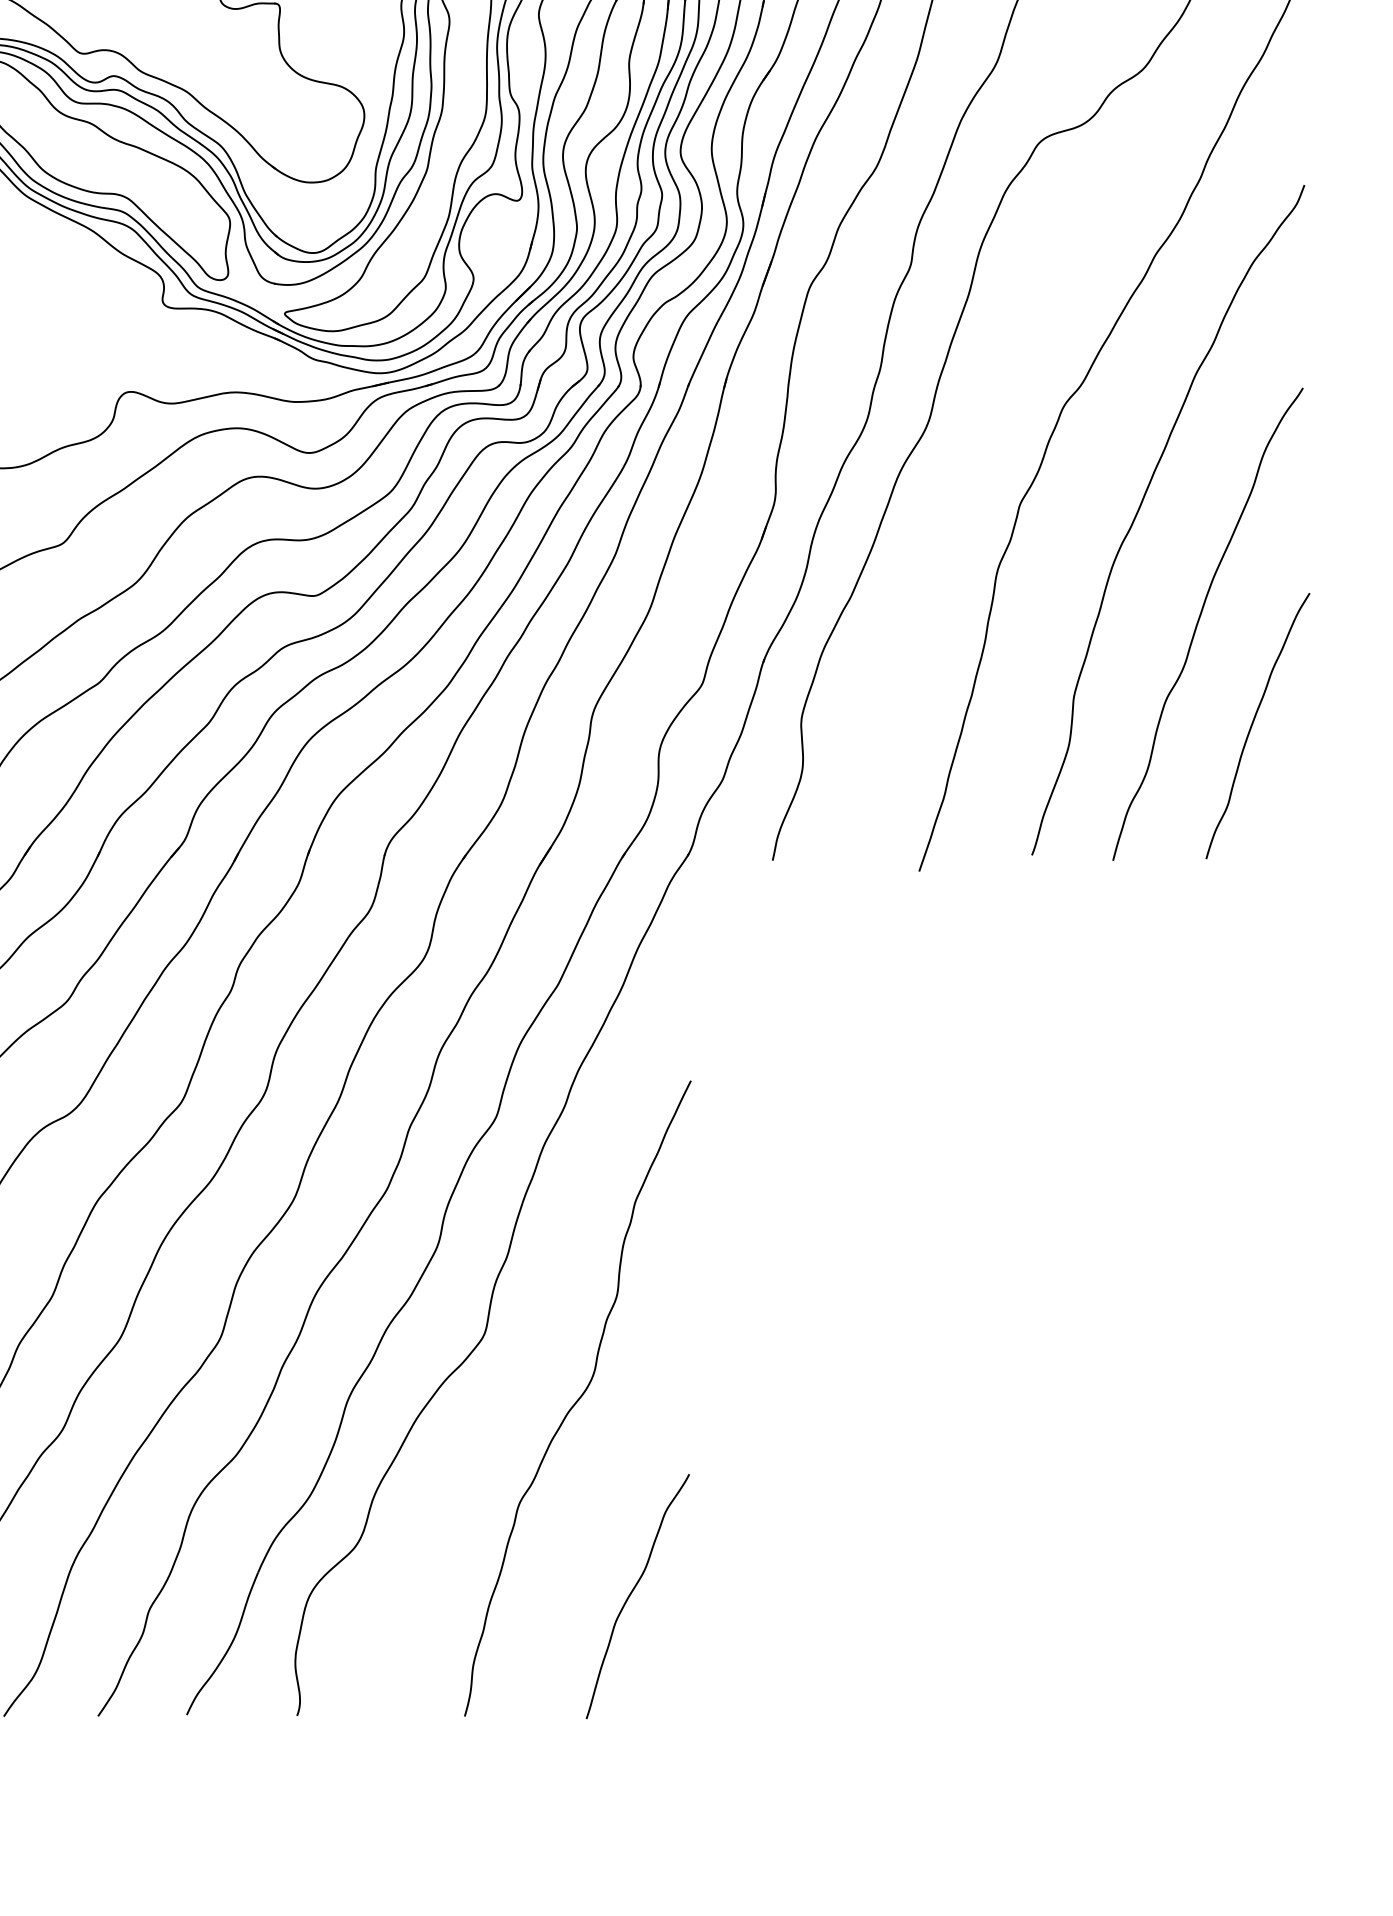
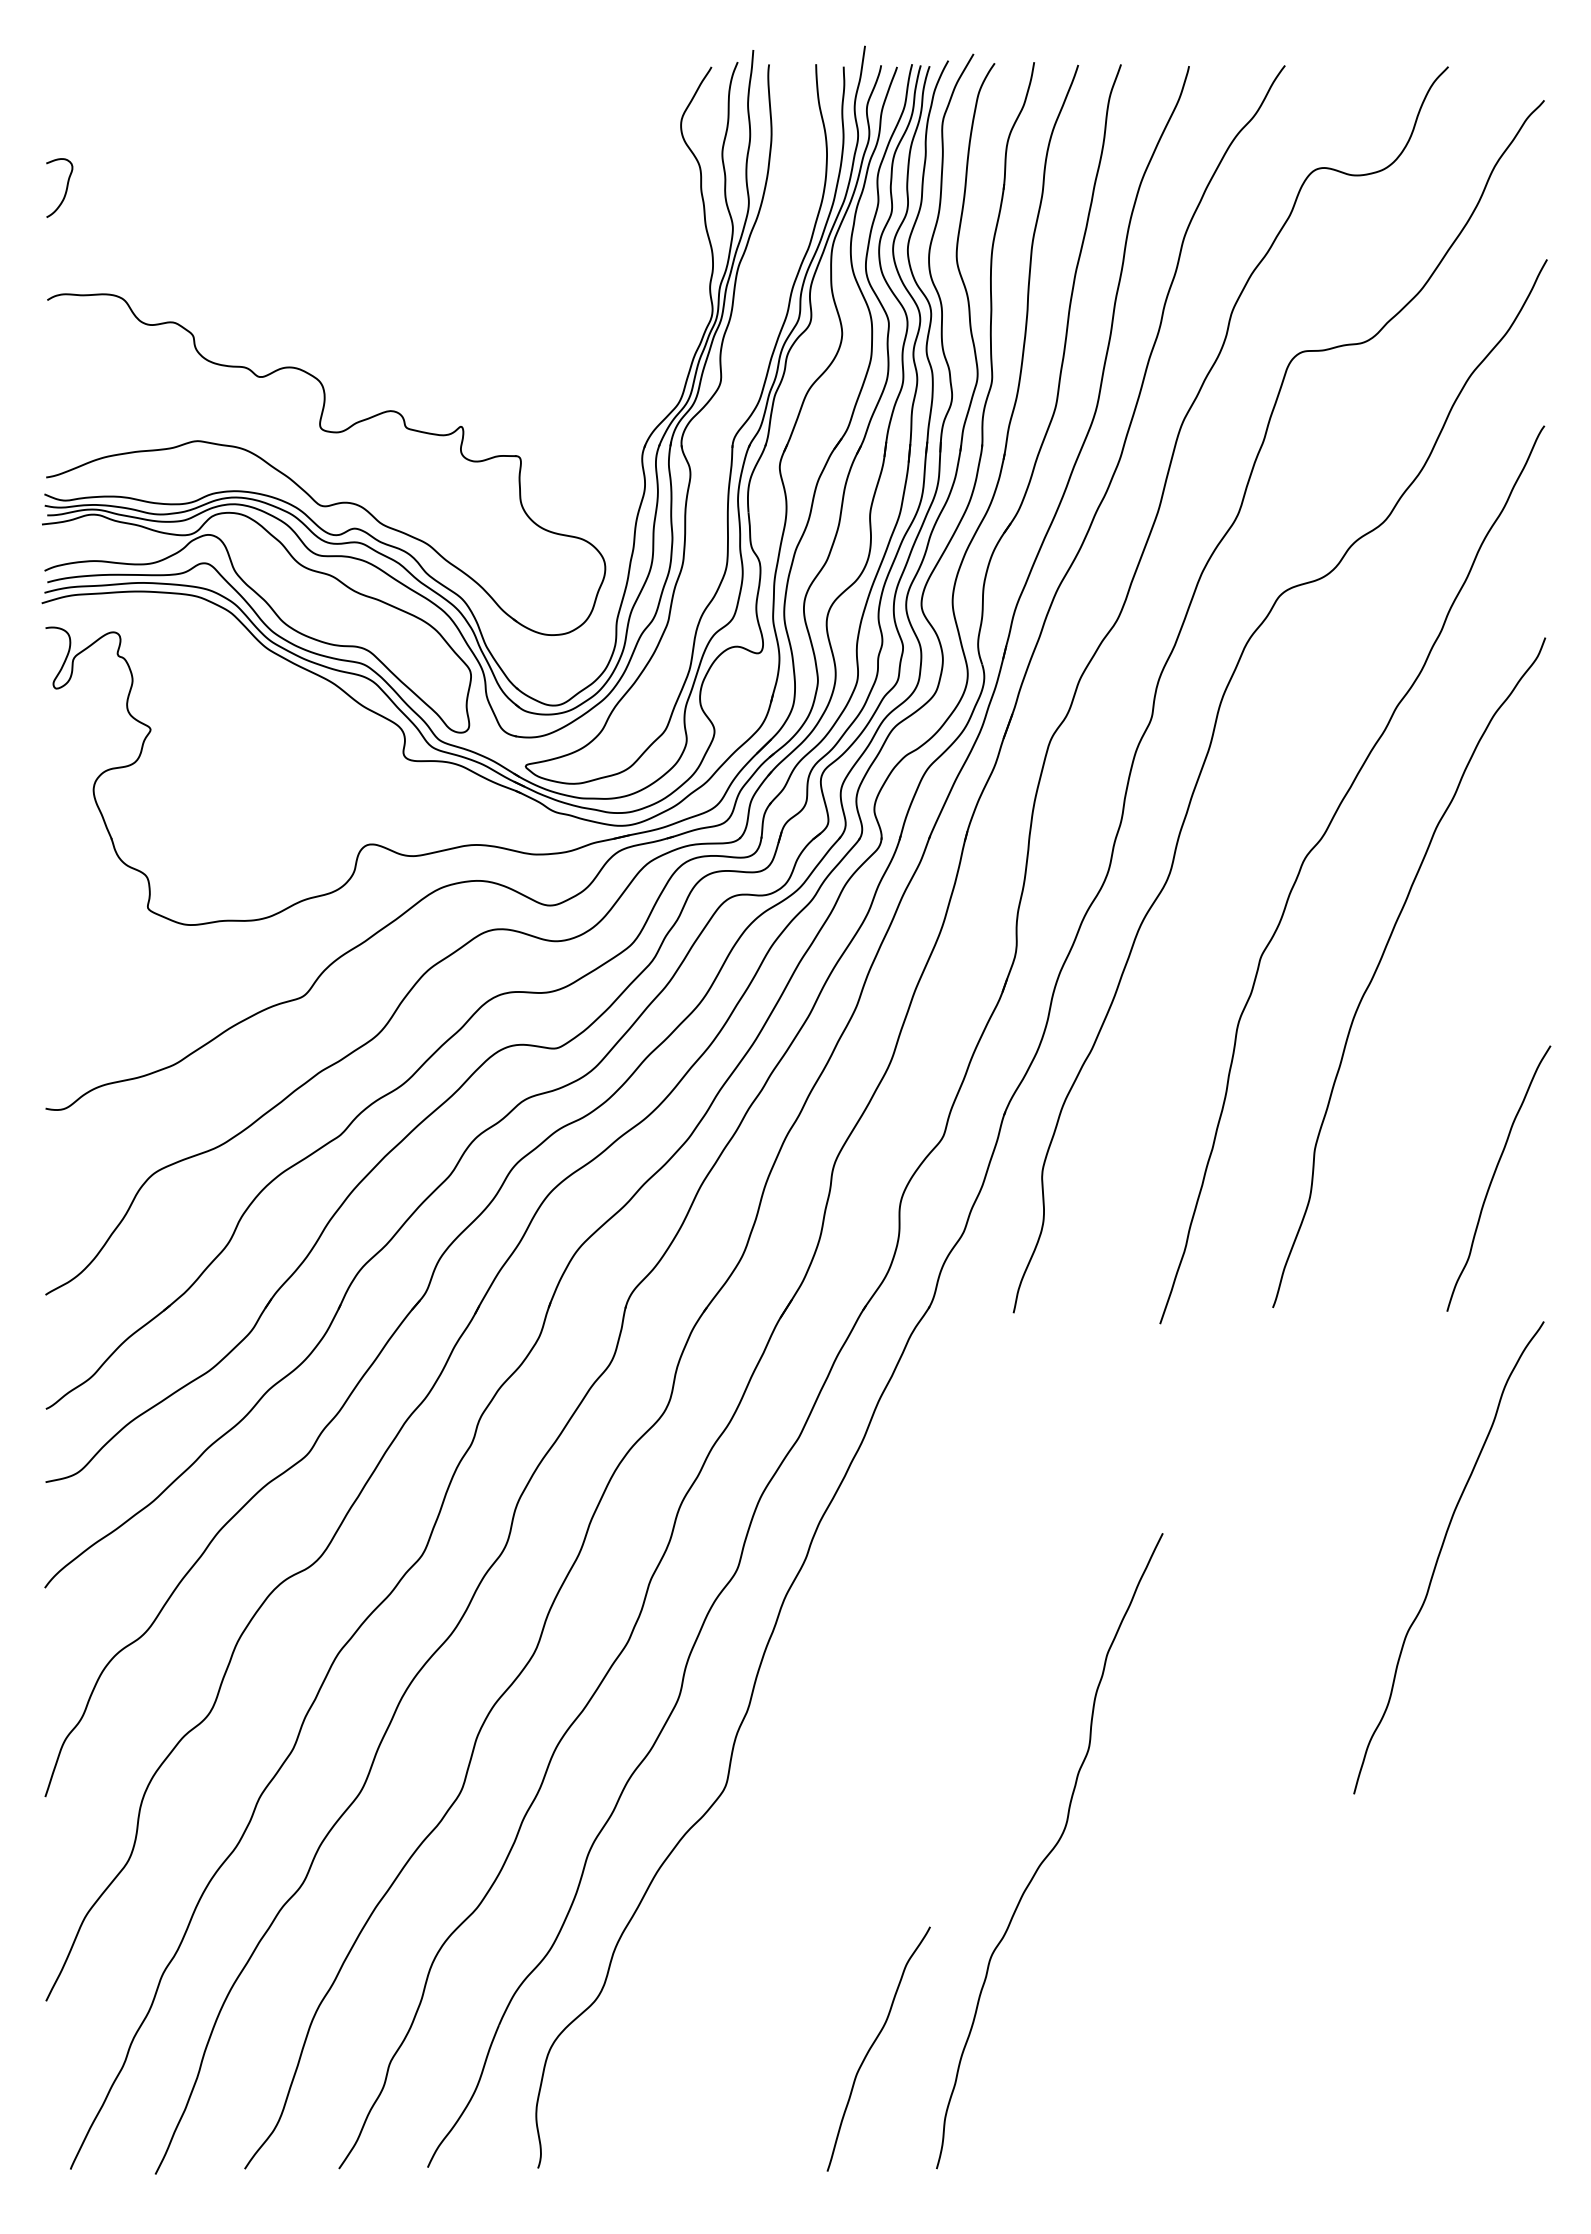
curve: (1199, 620) -> (1440, 1554), moved
curve: (577, 1398) -> (1049, 1851), moved

